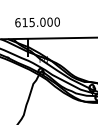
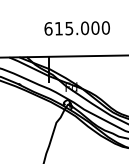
text: (37, 22) -> (77, 28), moved

